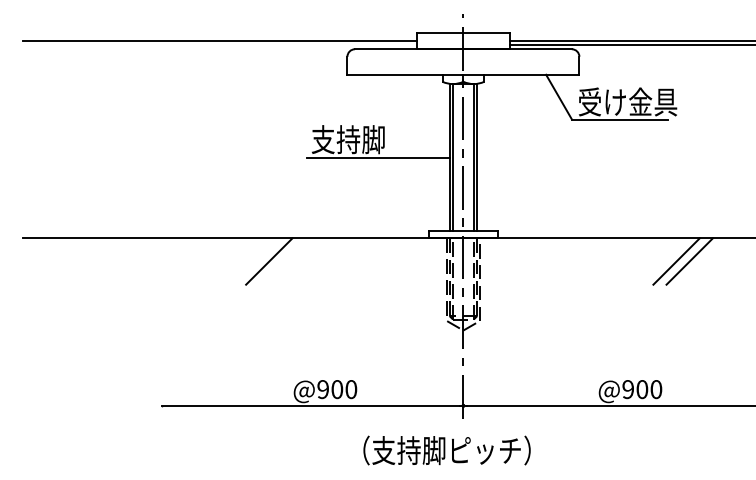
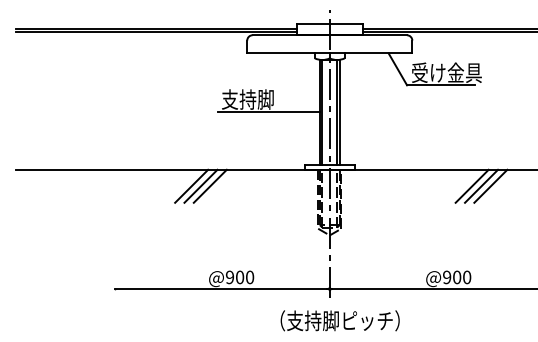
line: (219, 44) -> (156, 31), added
line: (282, 261) -> (201, 186), added
line: (295, 261) -> (210, 186), added
line: (663, 261) -> (472, 186), added
text: (446, 450) -> (339, 320), moved

